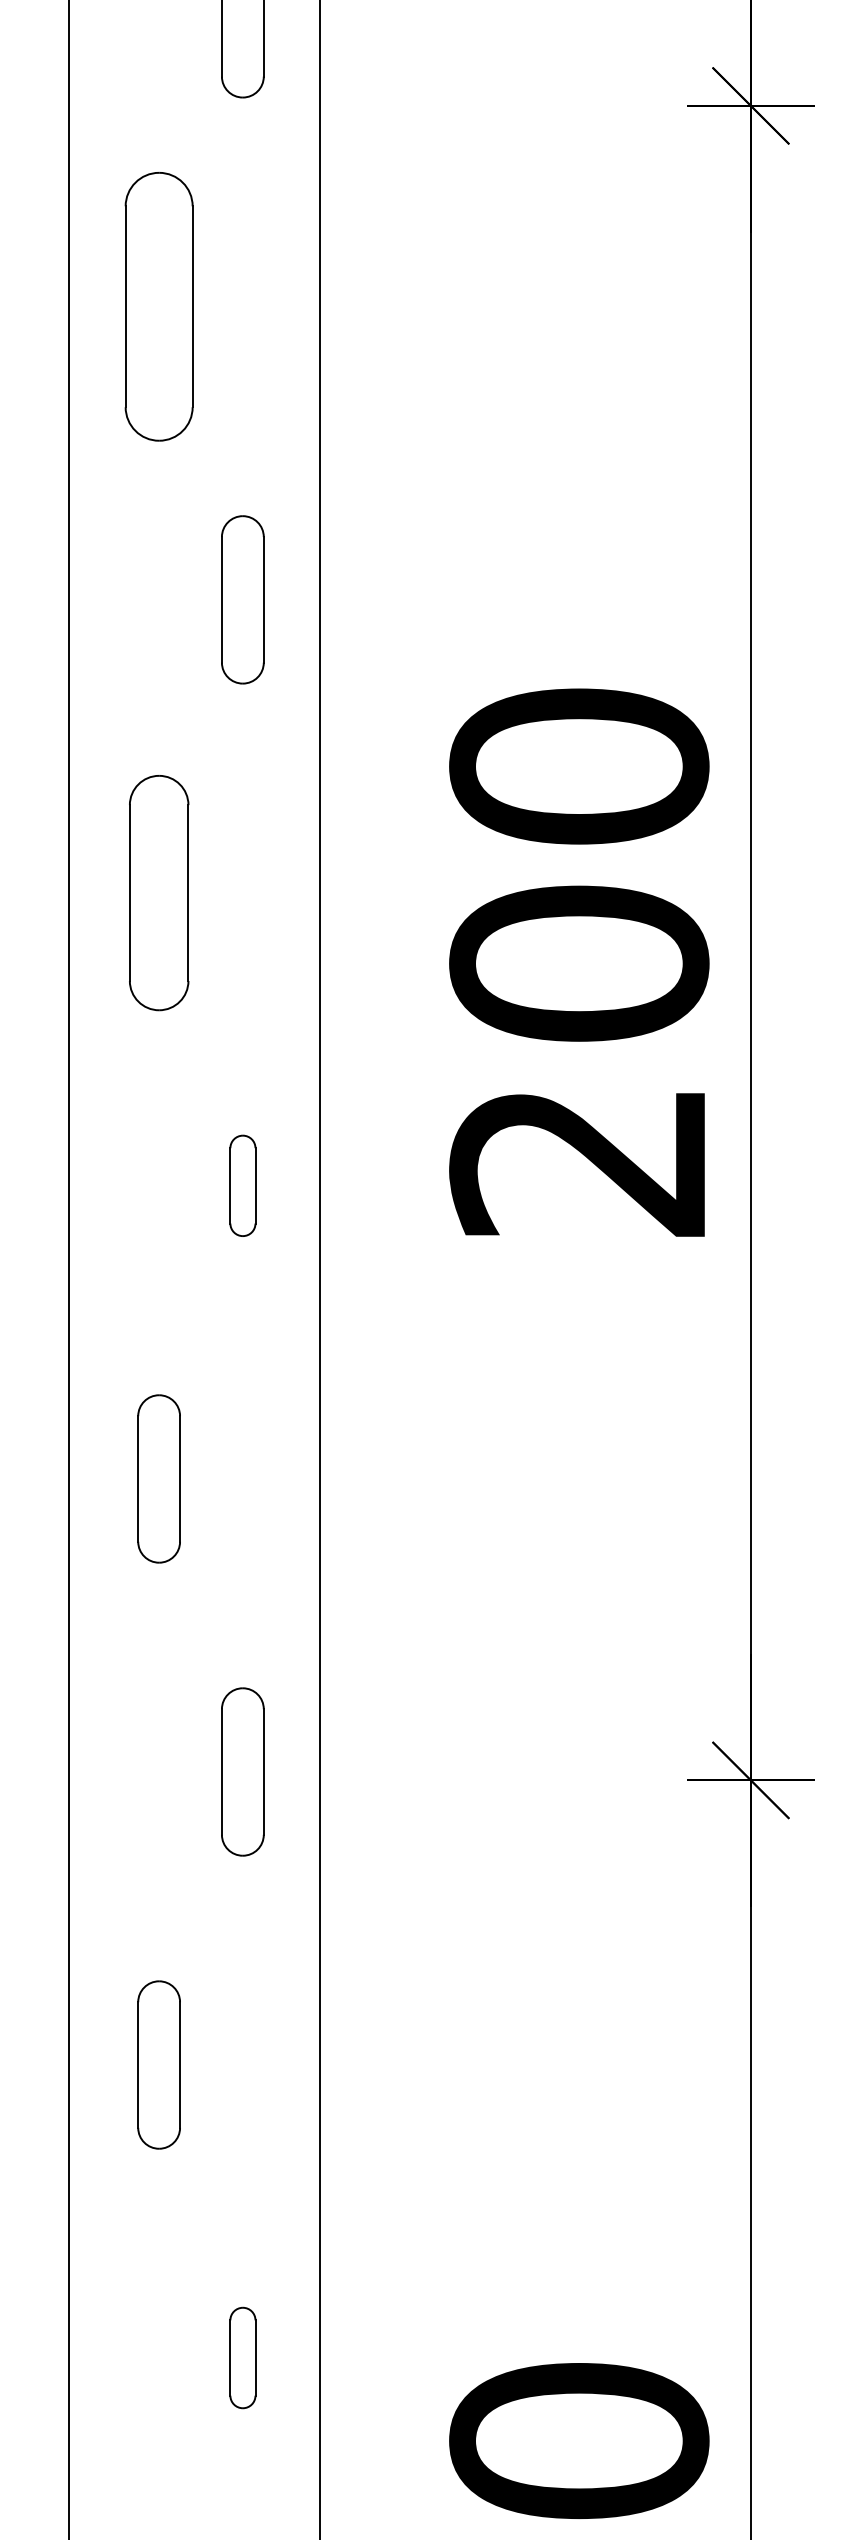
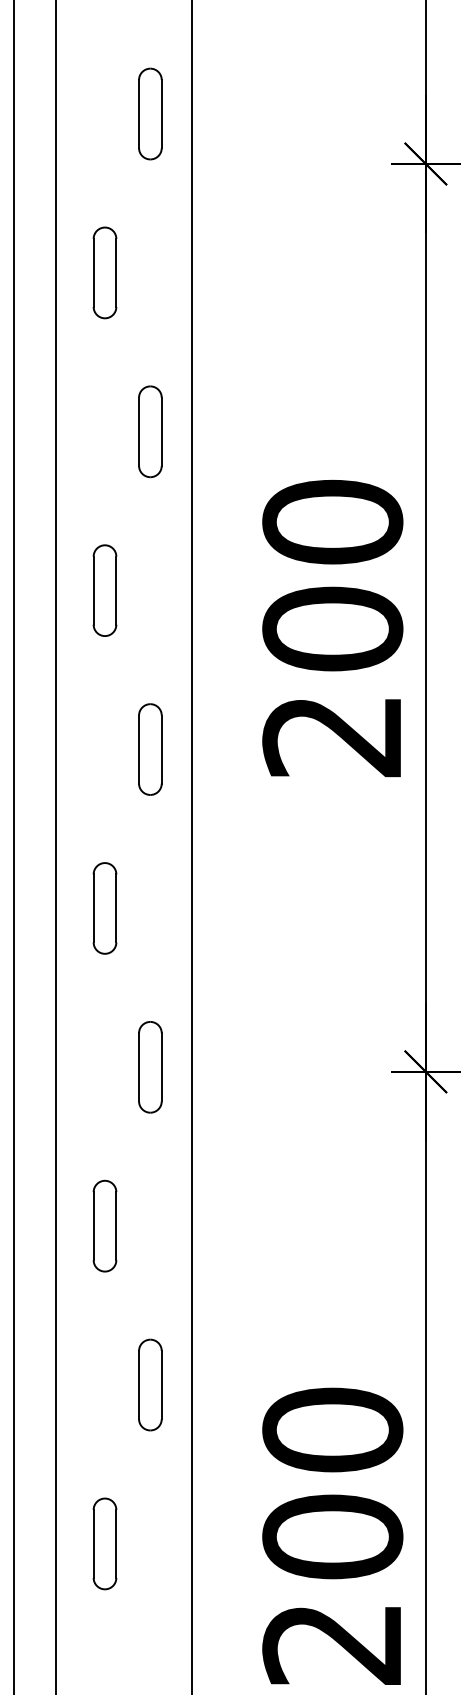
part: (158, 306) -> (104, 272), size x0.62
part: (158, 892) -> (104, 590), size x0.71
part: (243, 1185) -> (150, 749), size x1.67
part: (243, 2357) -> (150, 1384), size x1.67

